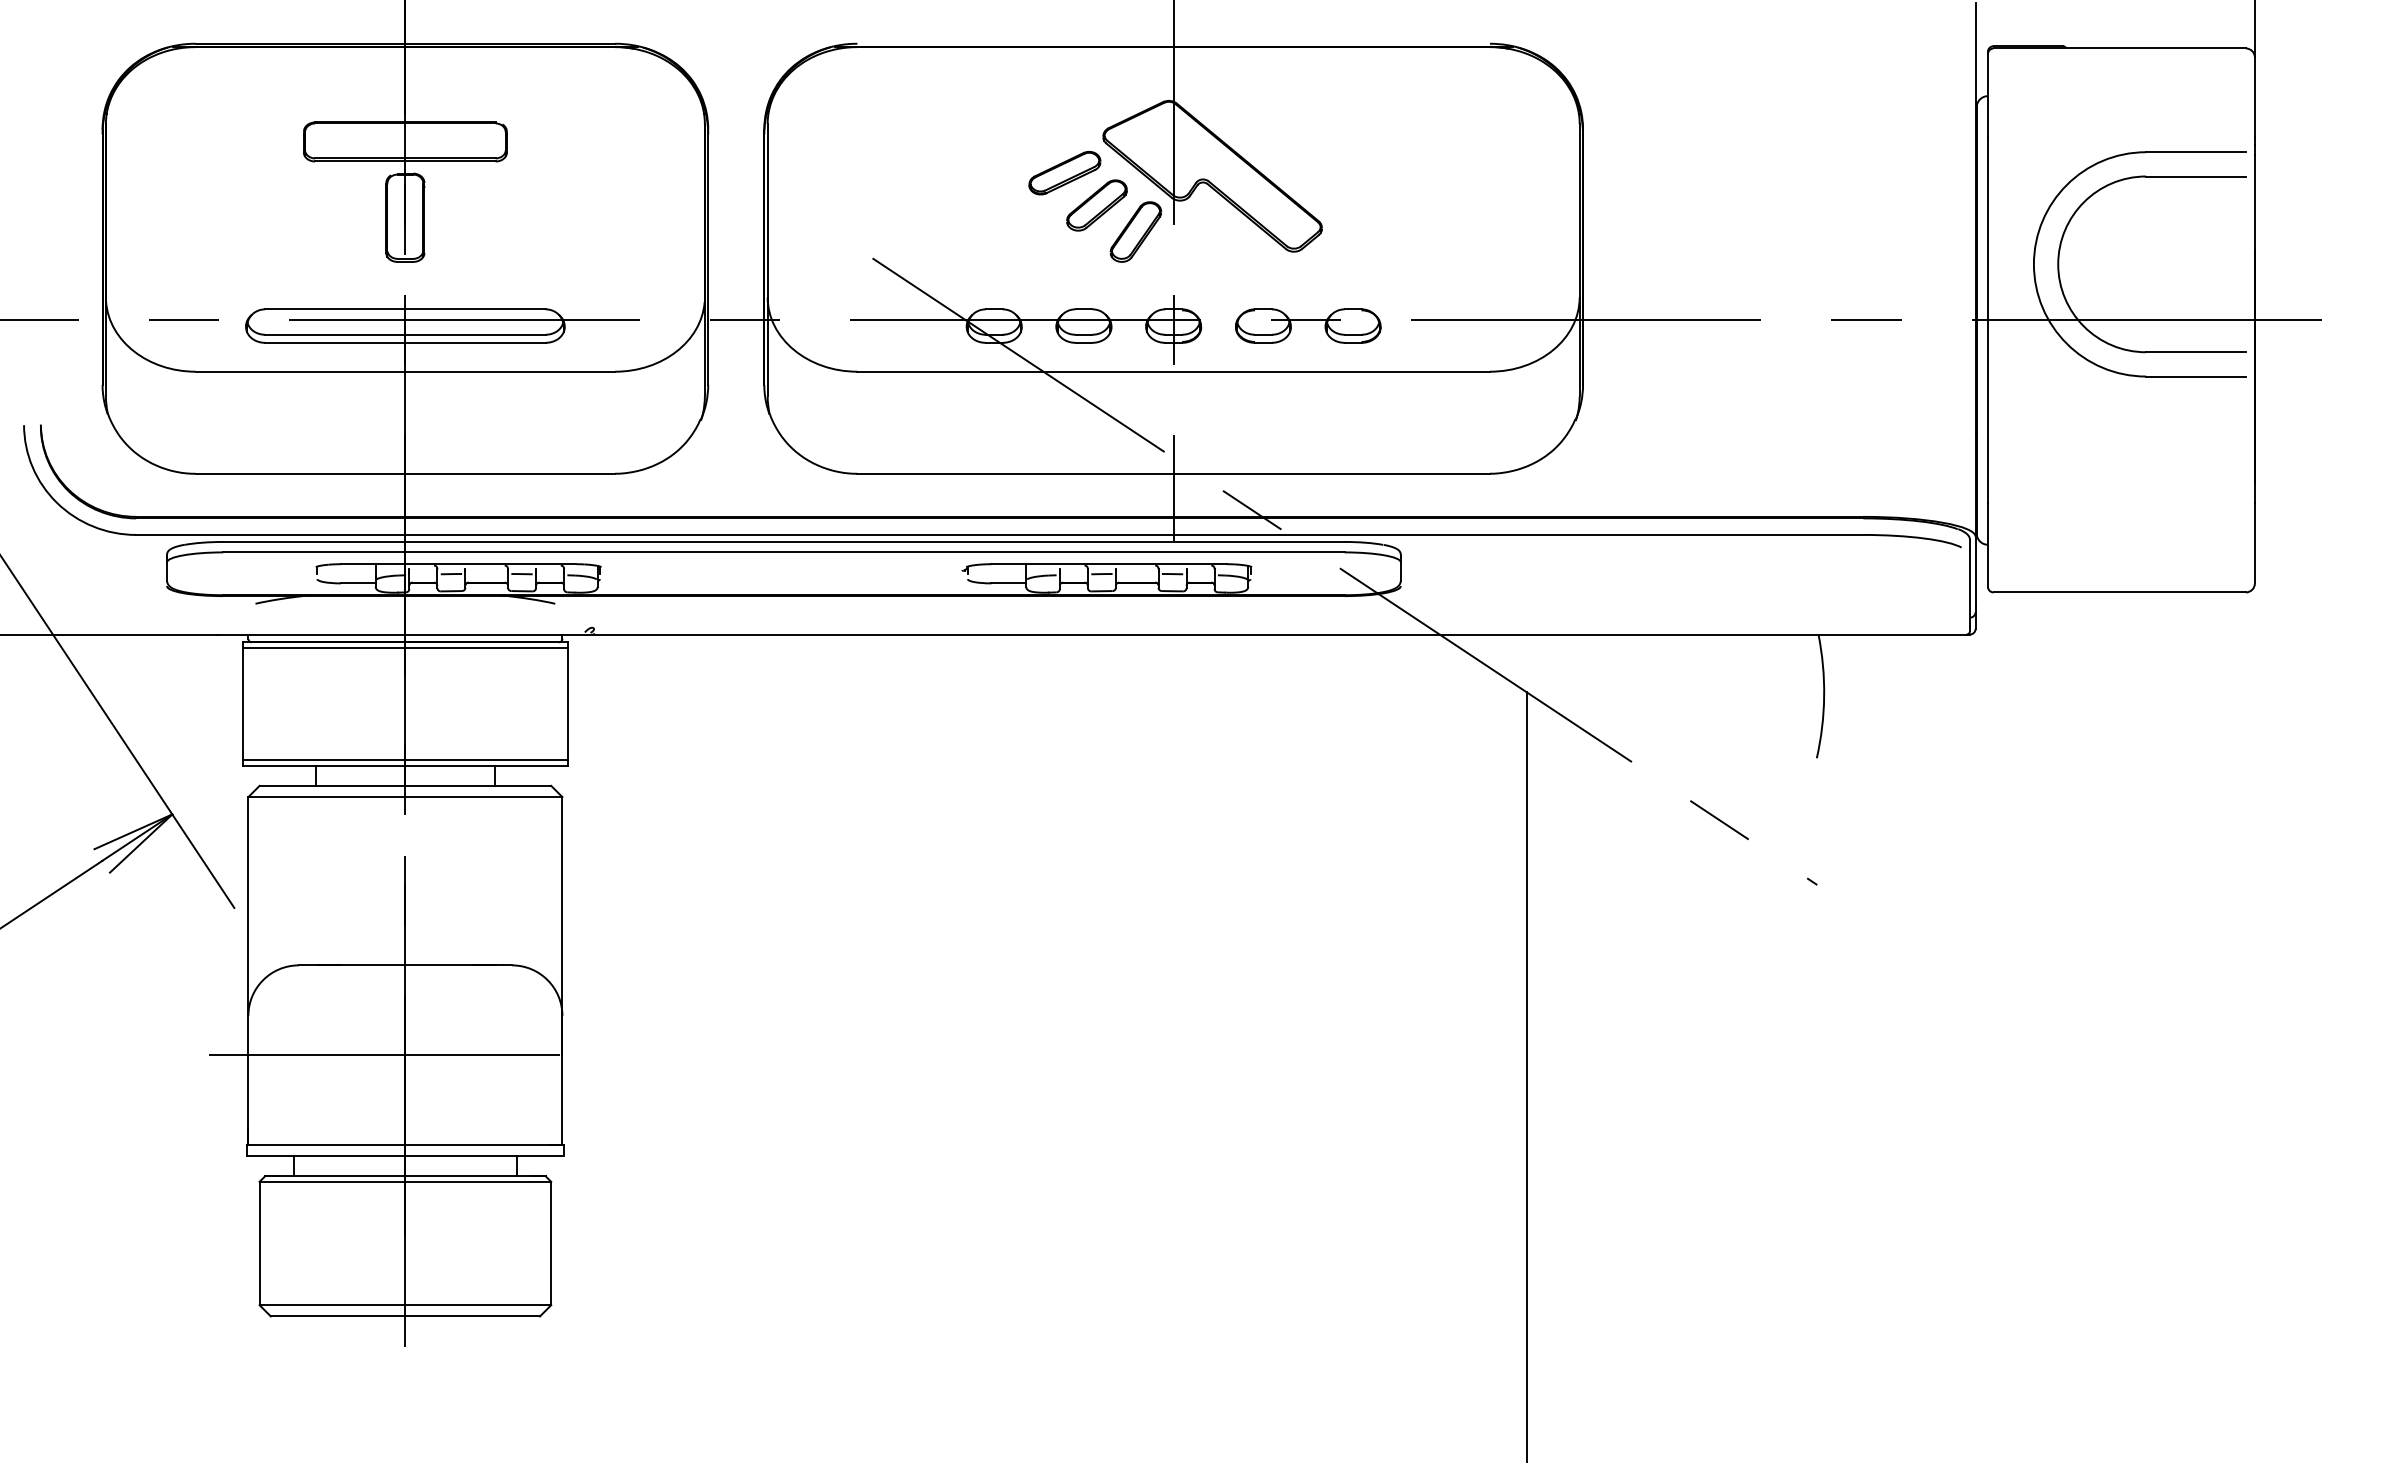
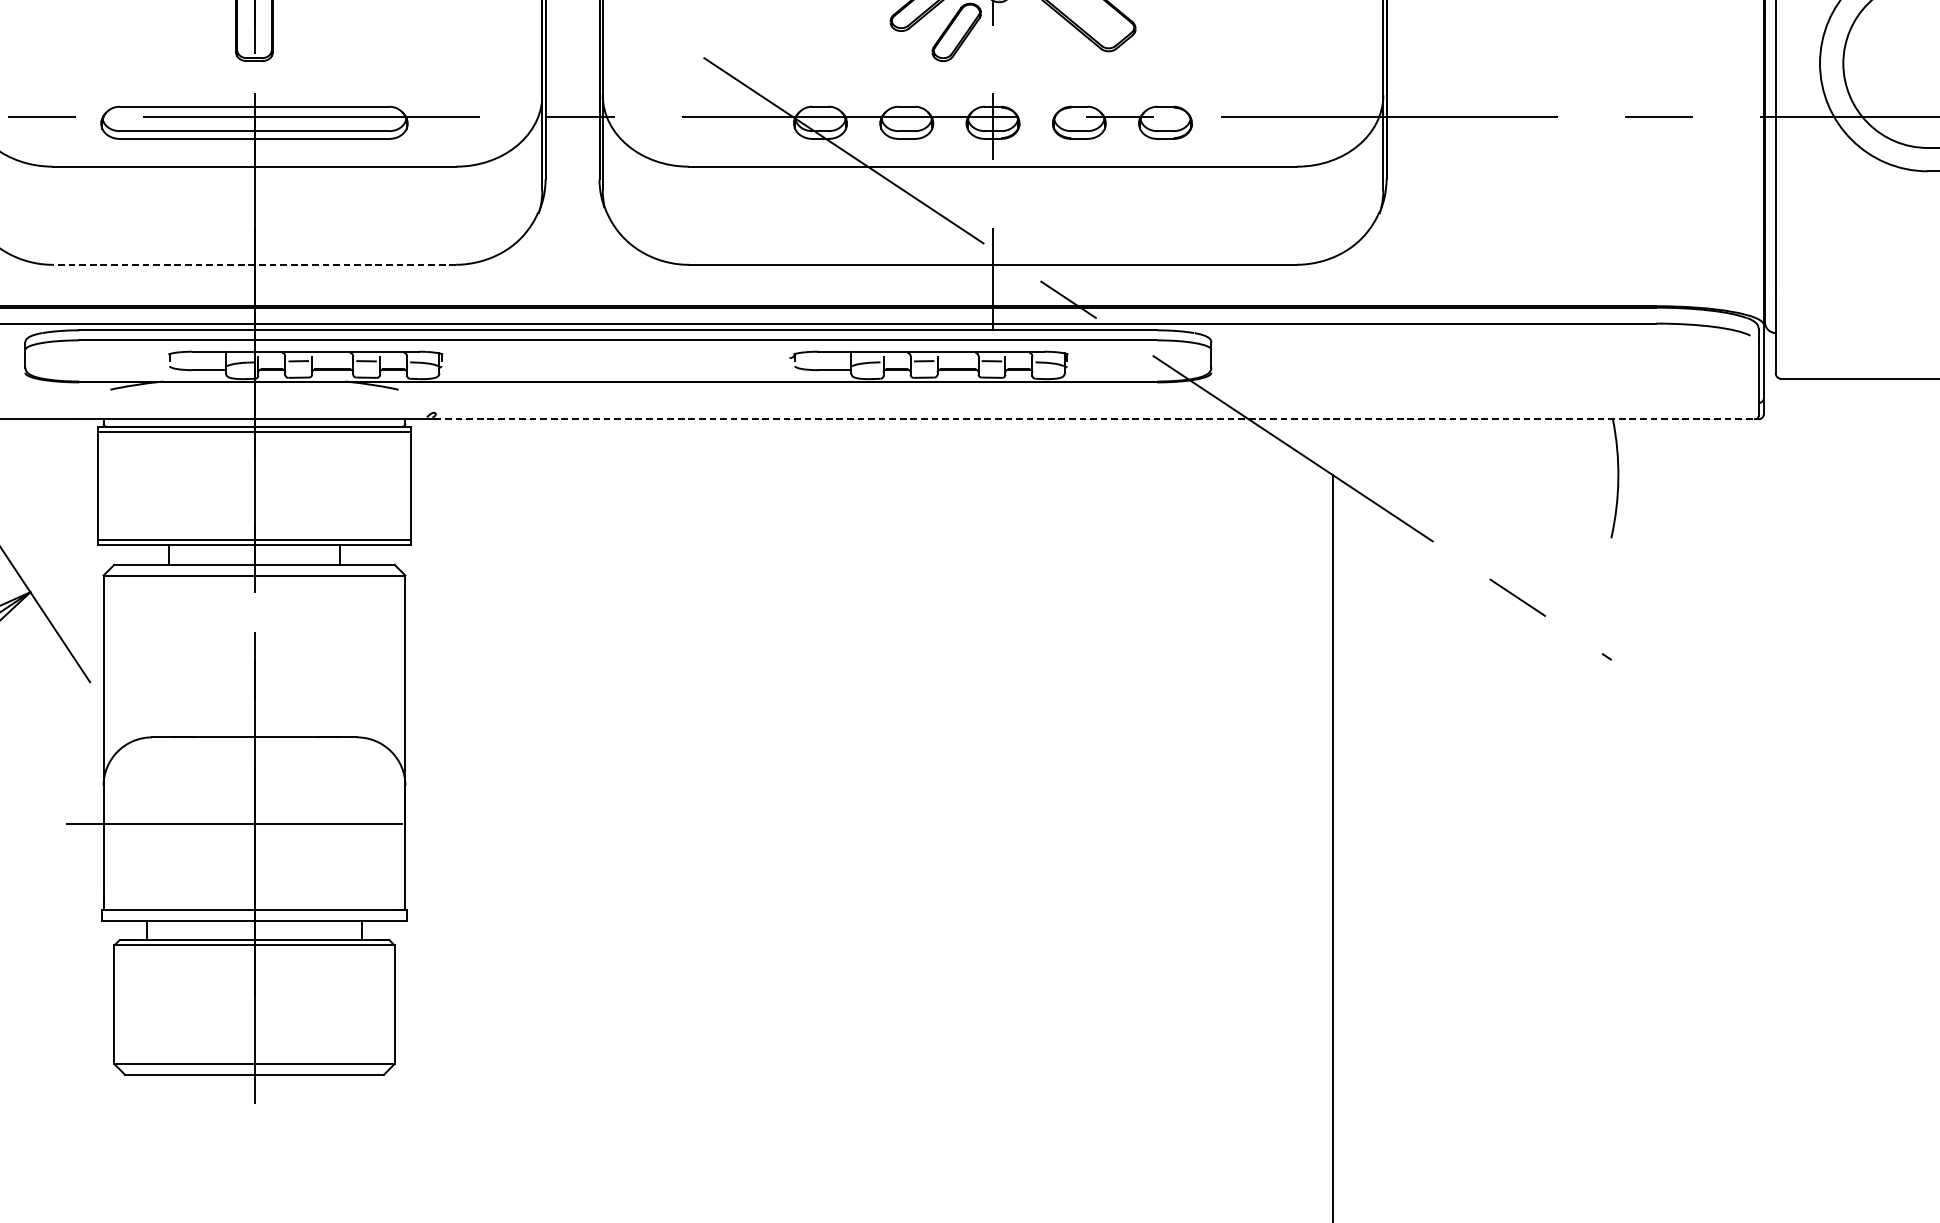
line: (405, 474) -> (254, 265), solid -> dashed
line: (1279, 634) -> (1094, 419), solid -> dashed

